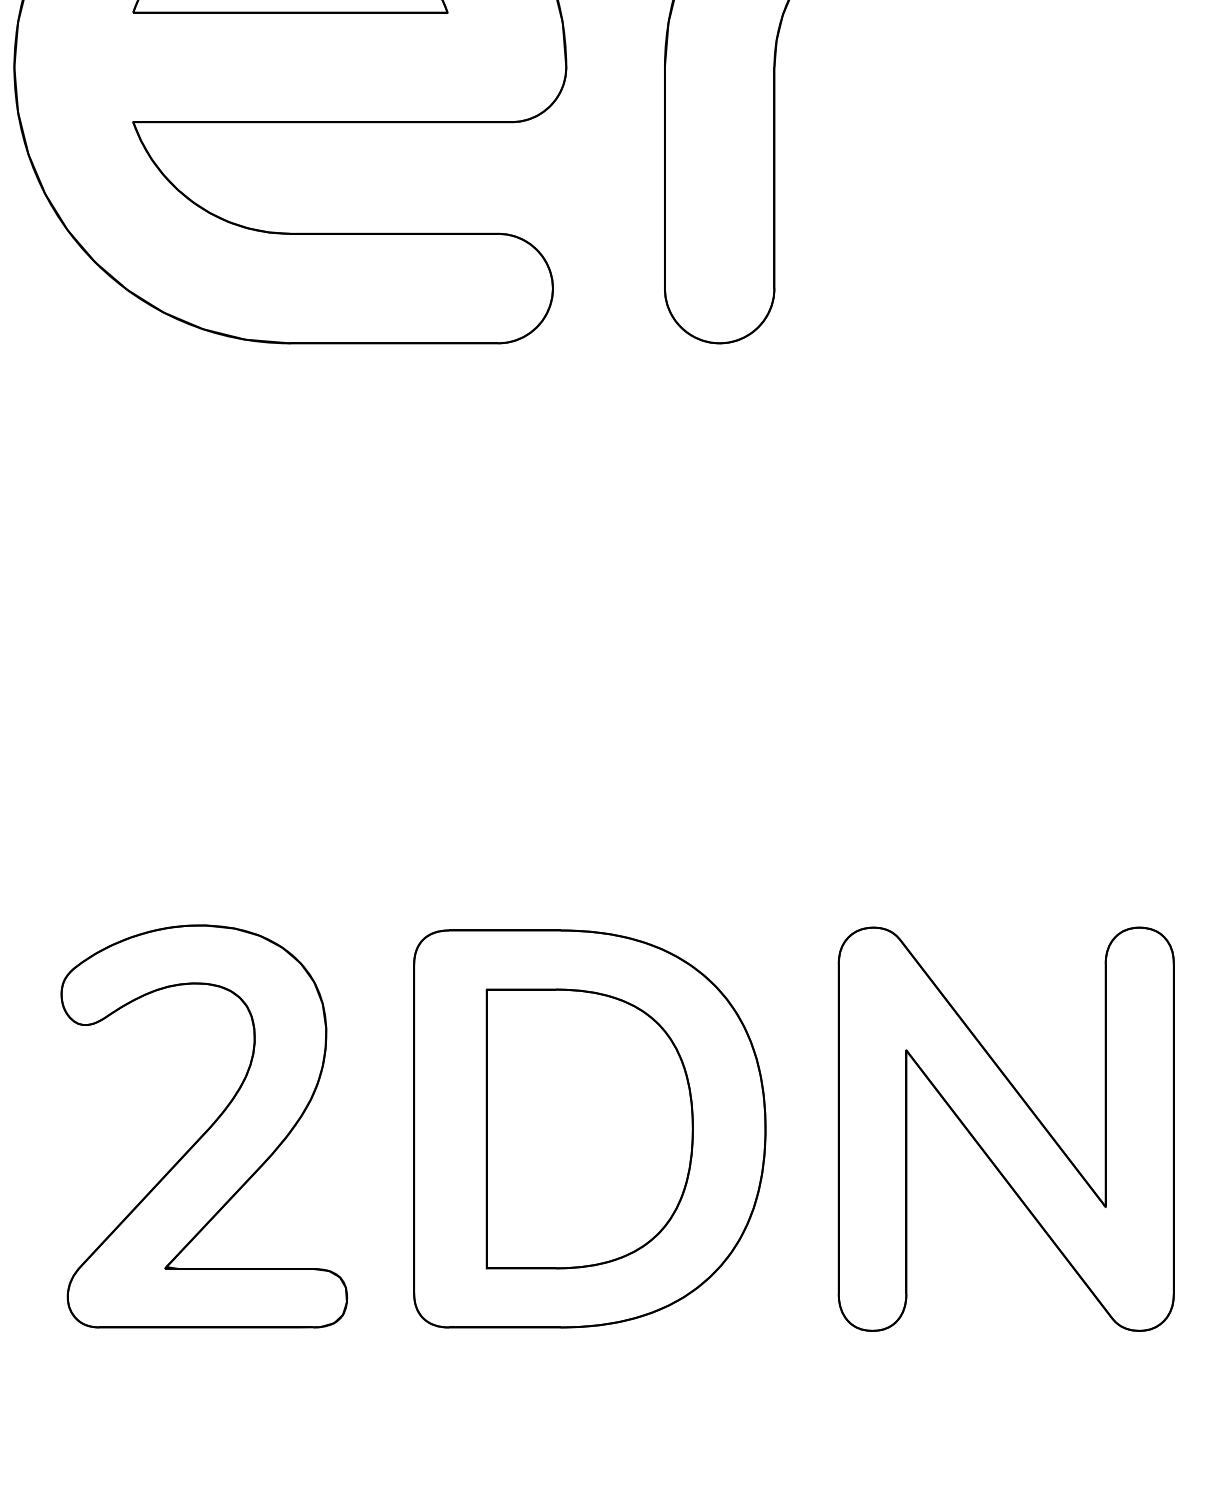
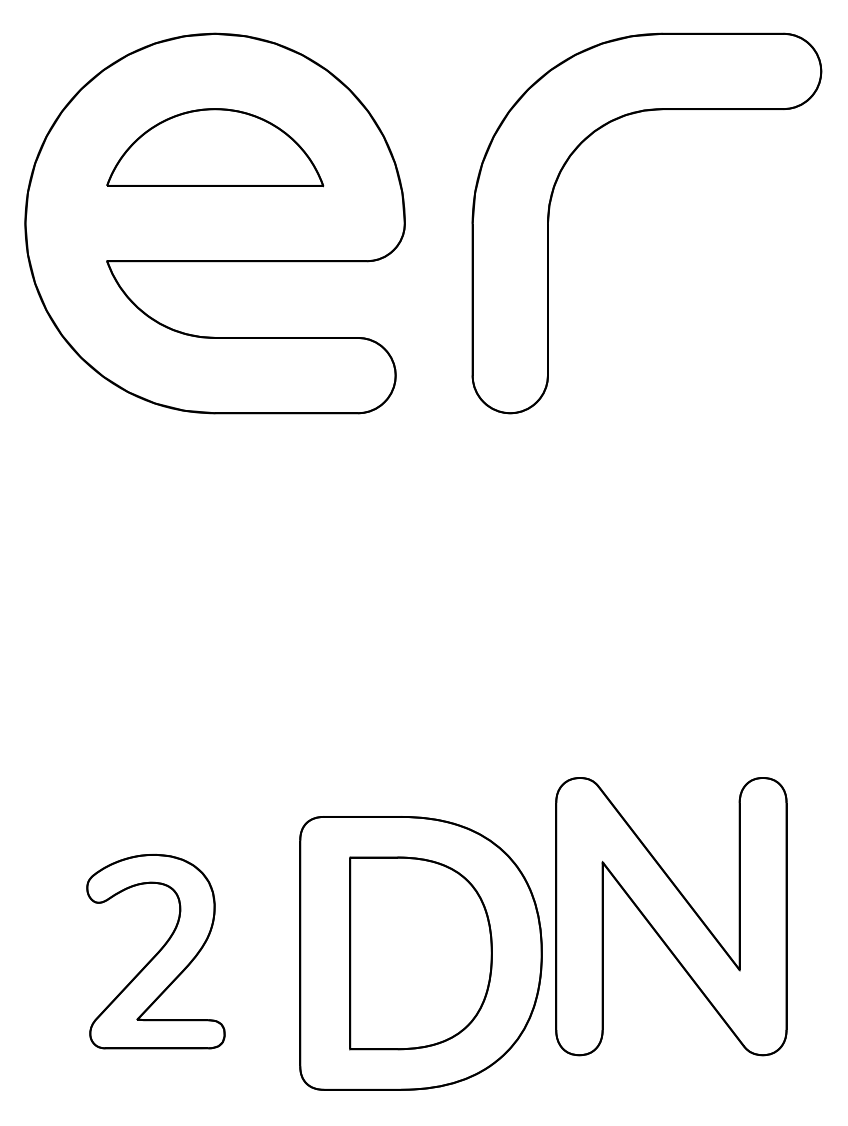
part: (203, 1126) -> (155, 951), size x0.7
part: (1006, 1129) -> (671, 916), moved

